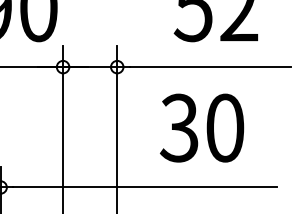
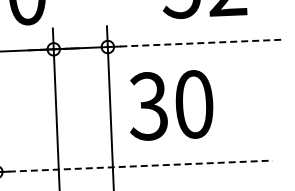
line: (210, 67) -> (201, 43), solid -> dashed
text: (202, 127) -> (171, 104), moved
line: (145, 187) -> (141, 166), solid -> dashed

